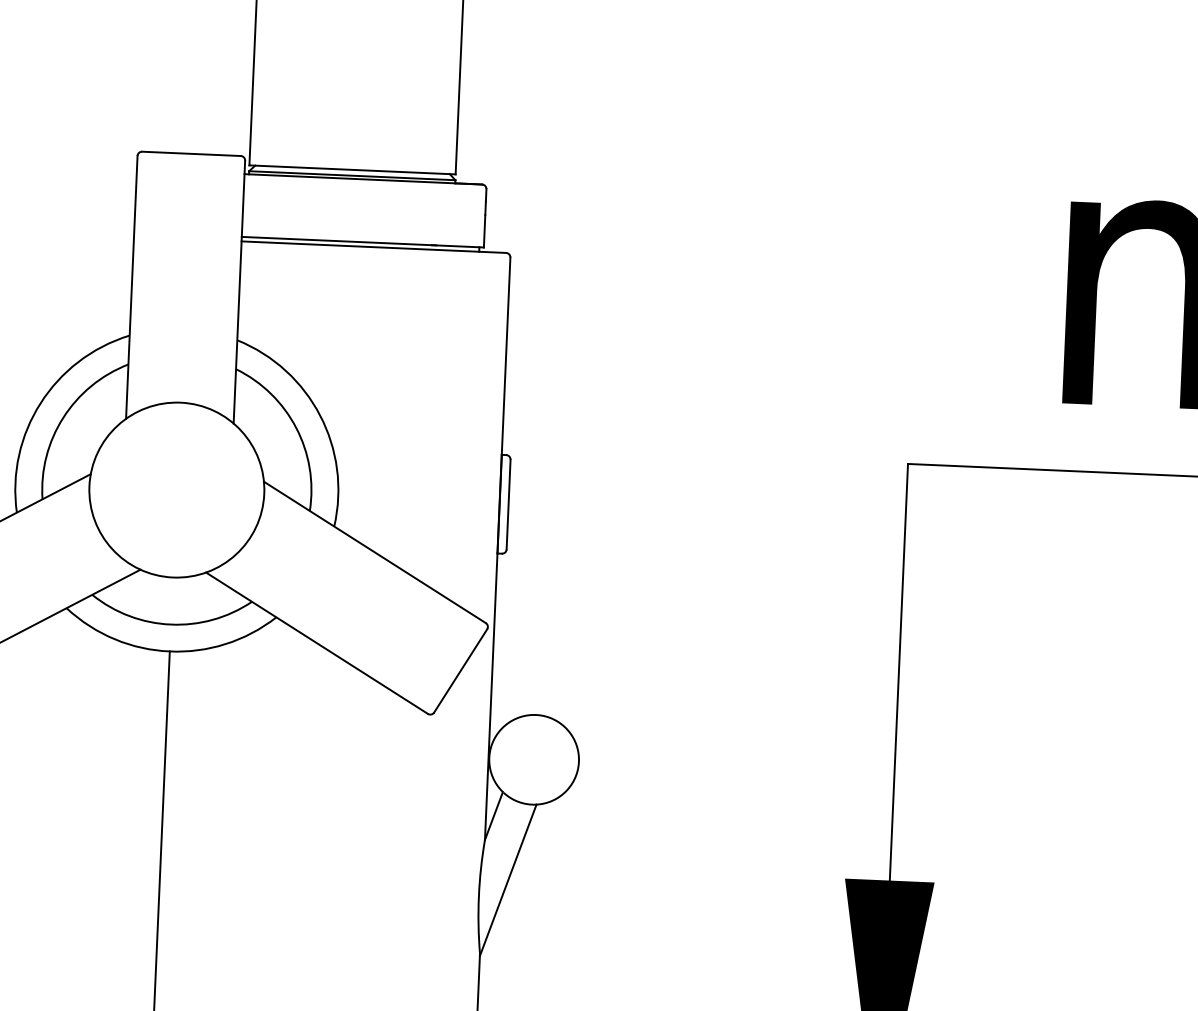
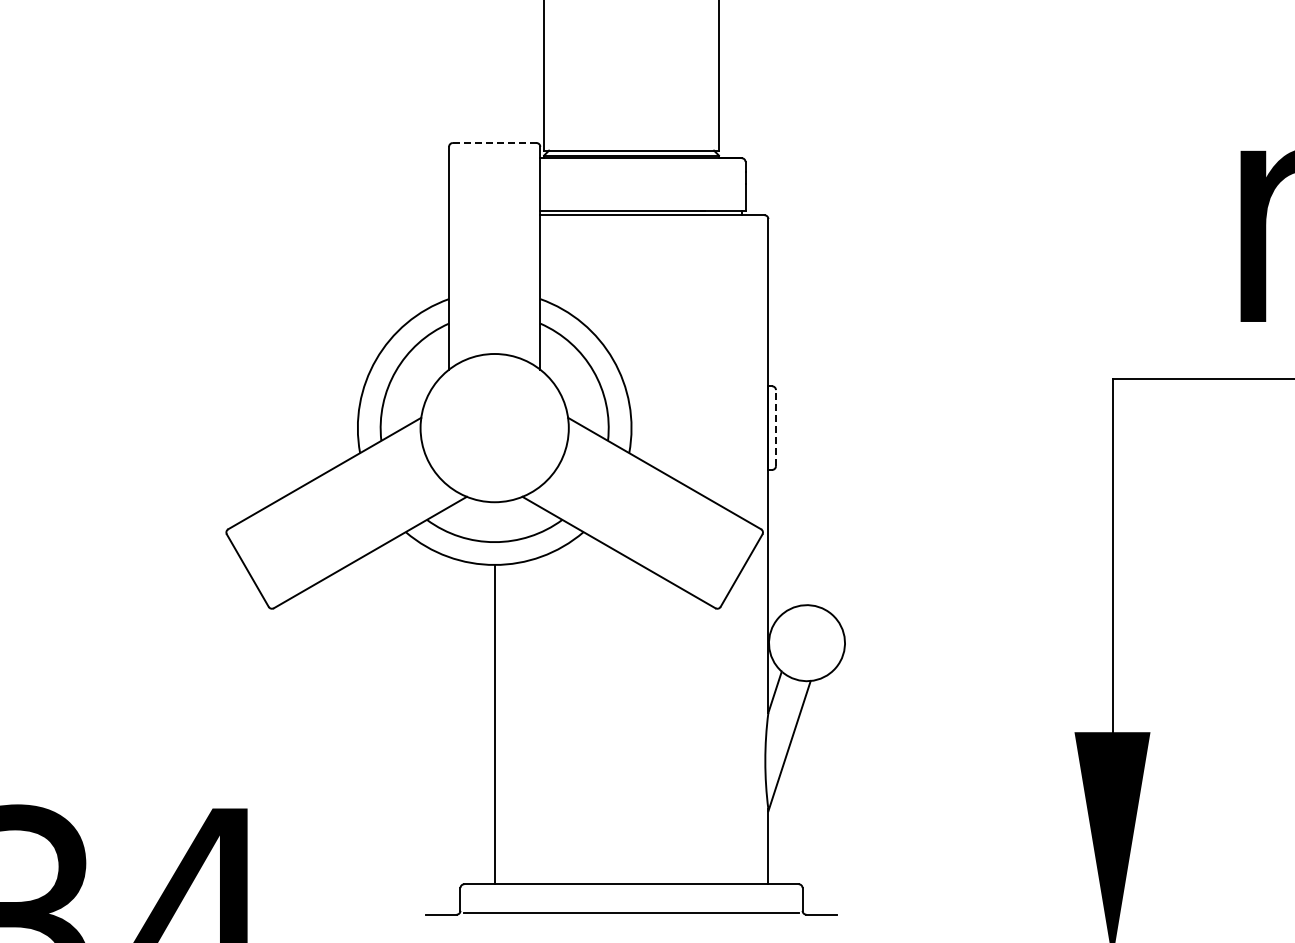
line: (191, 154) -> (494, 143), solid -> dashed
line: (508, 503) -> (775, 427), solid -> dashed

